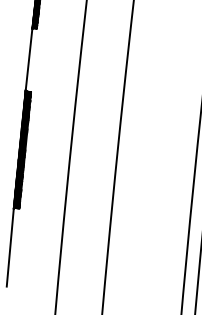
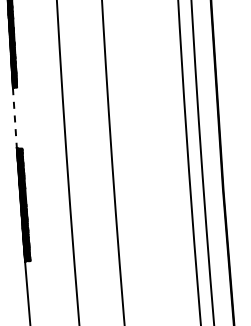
line: (28, 61) -> (14, 119), solid -> dashed

